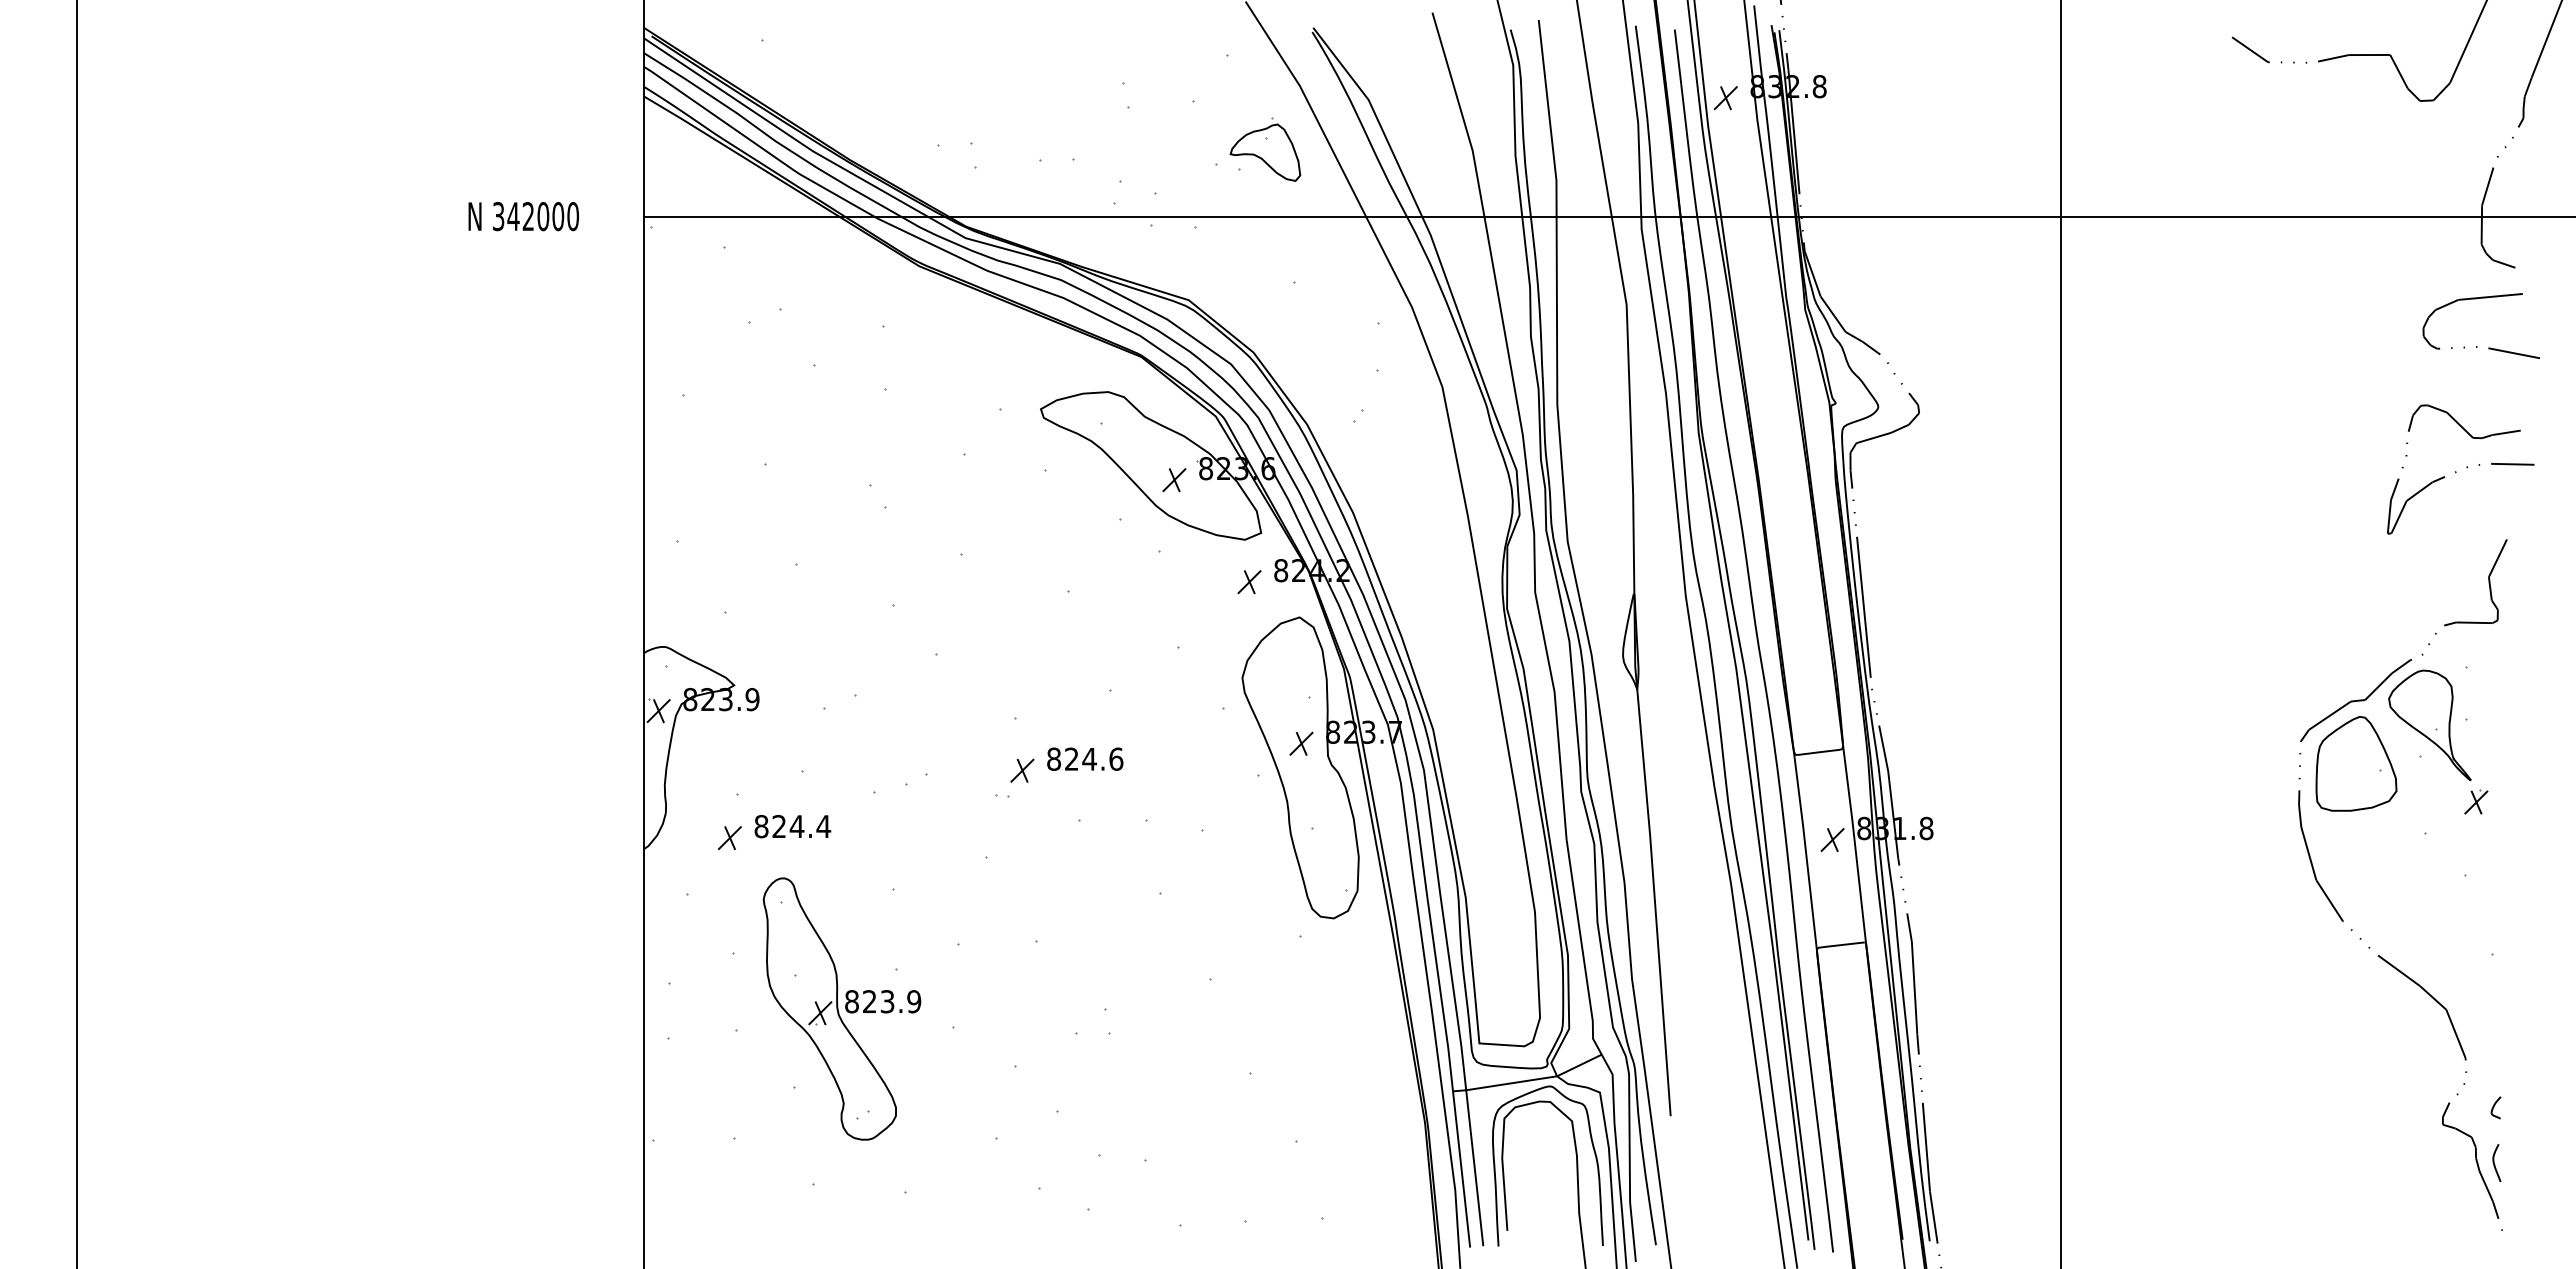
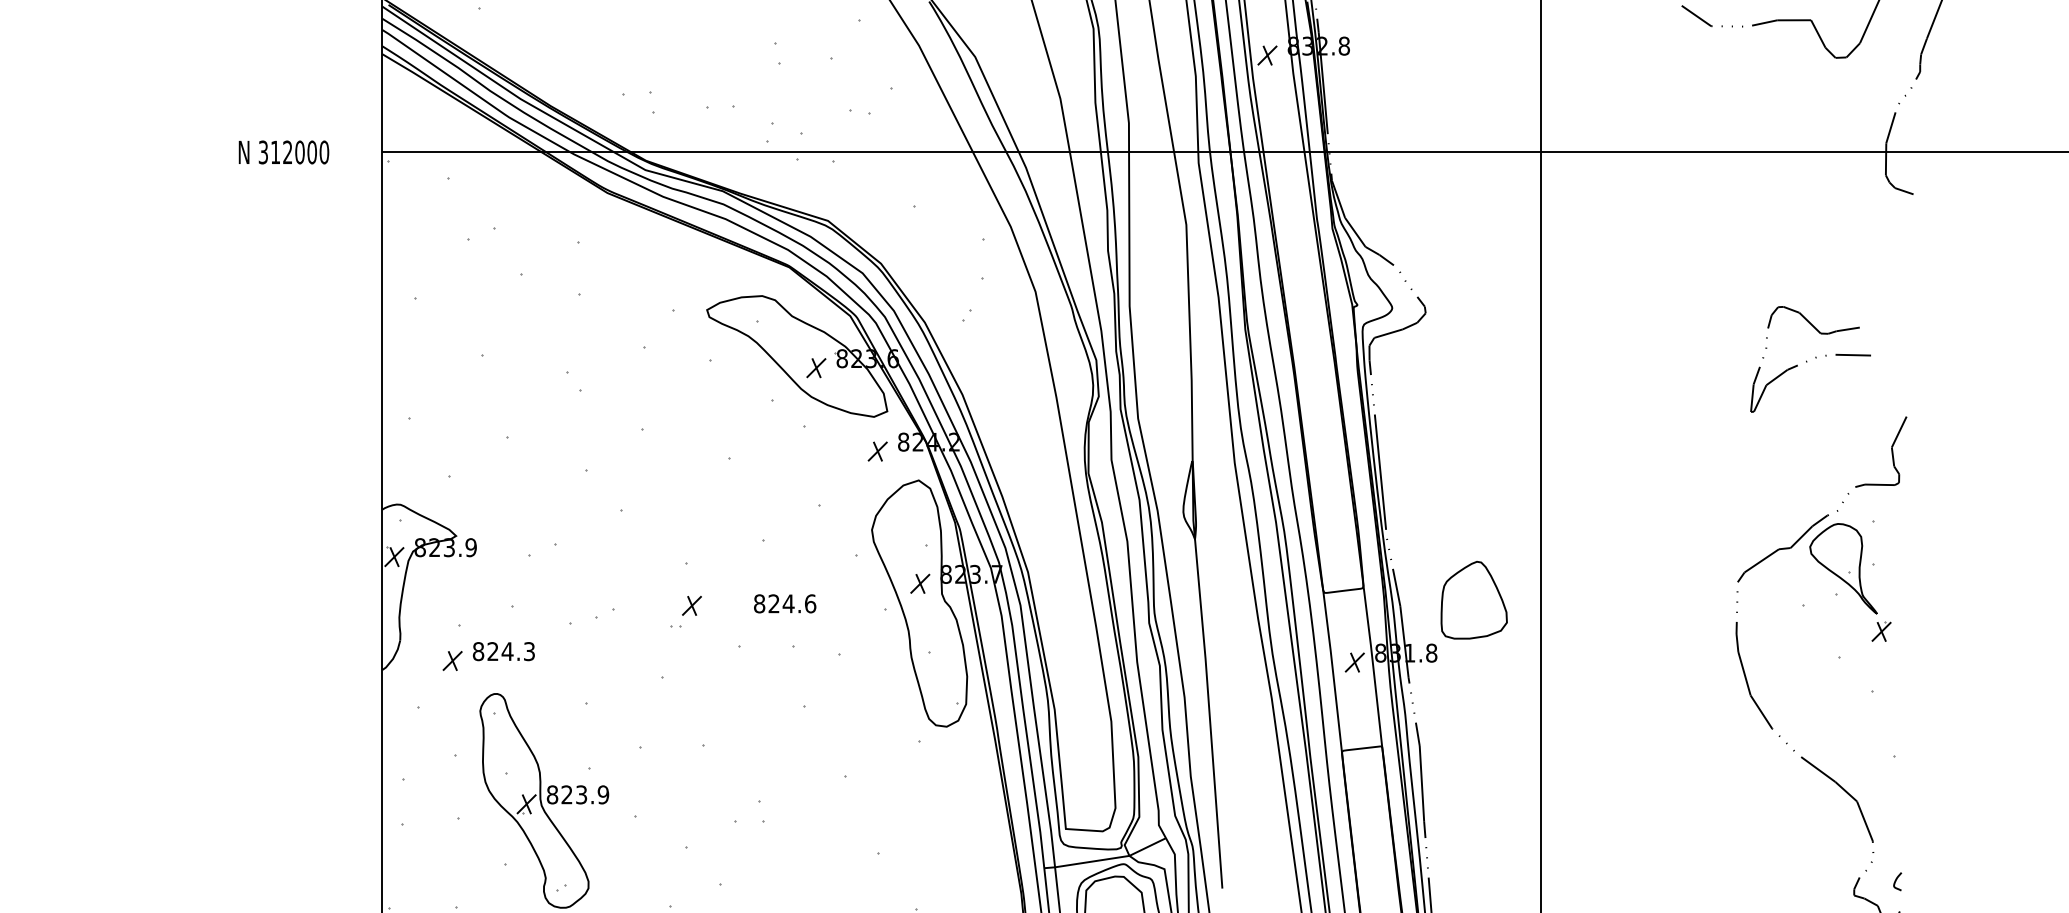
part: (1265, 149) -> (890, 97), removed
text: (513, 216) -> (275, 152), 342000 -> 312000
curve: (2477, 346) -> (1882, 258), removed
curve: (2456, 471) -> (1807, 361), moved
text: (1085, 758) -> (785, 603), moved
part: (2356, 763) -> (1474, 599), moved
text: (823, 826) -> (529, 651), 824.4 -> 824.3

